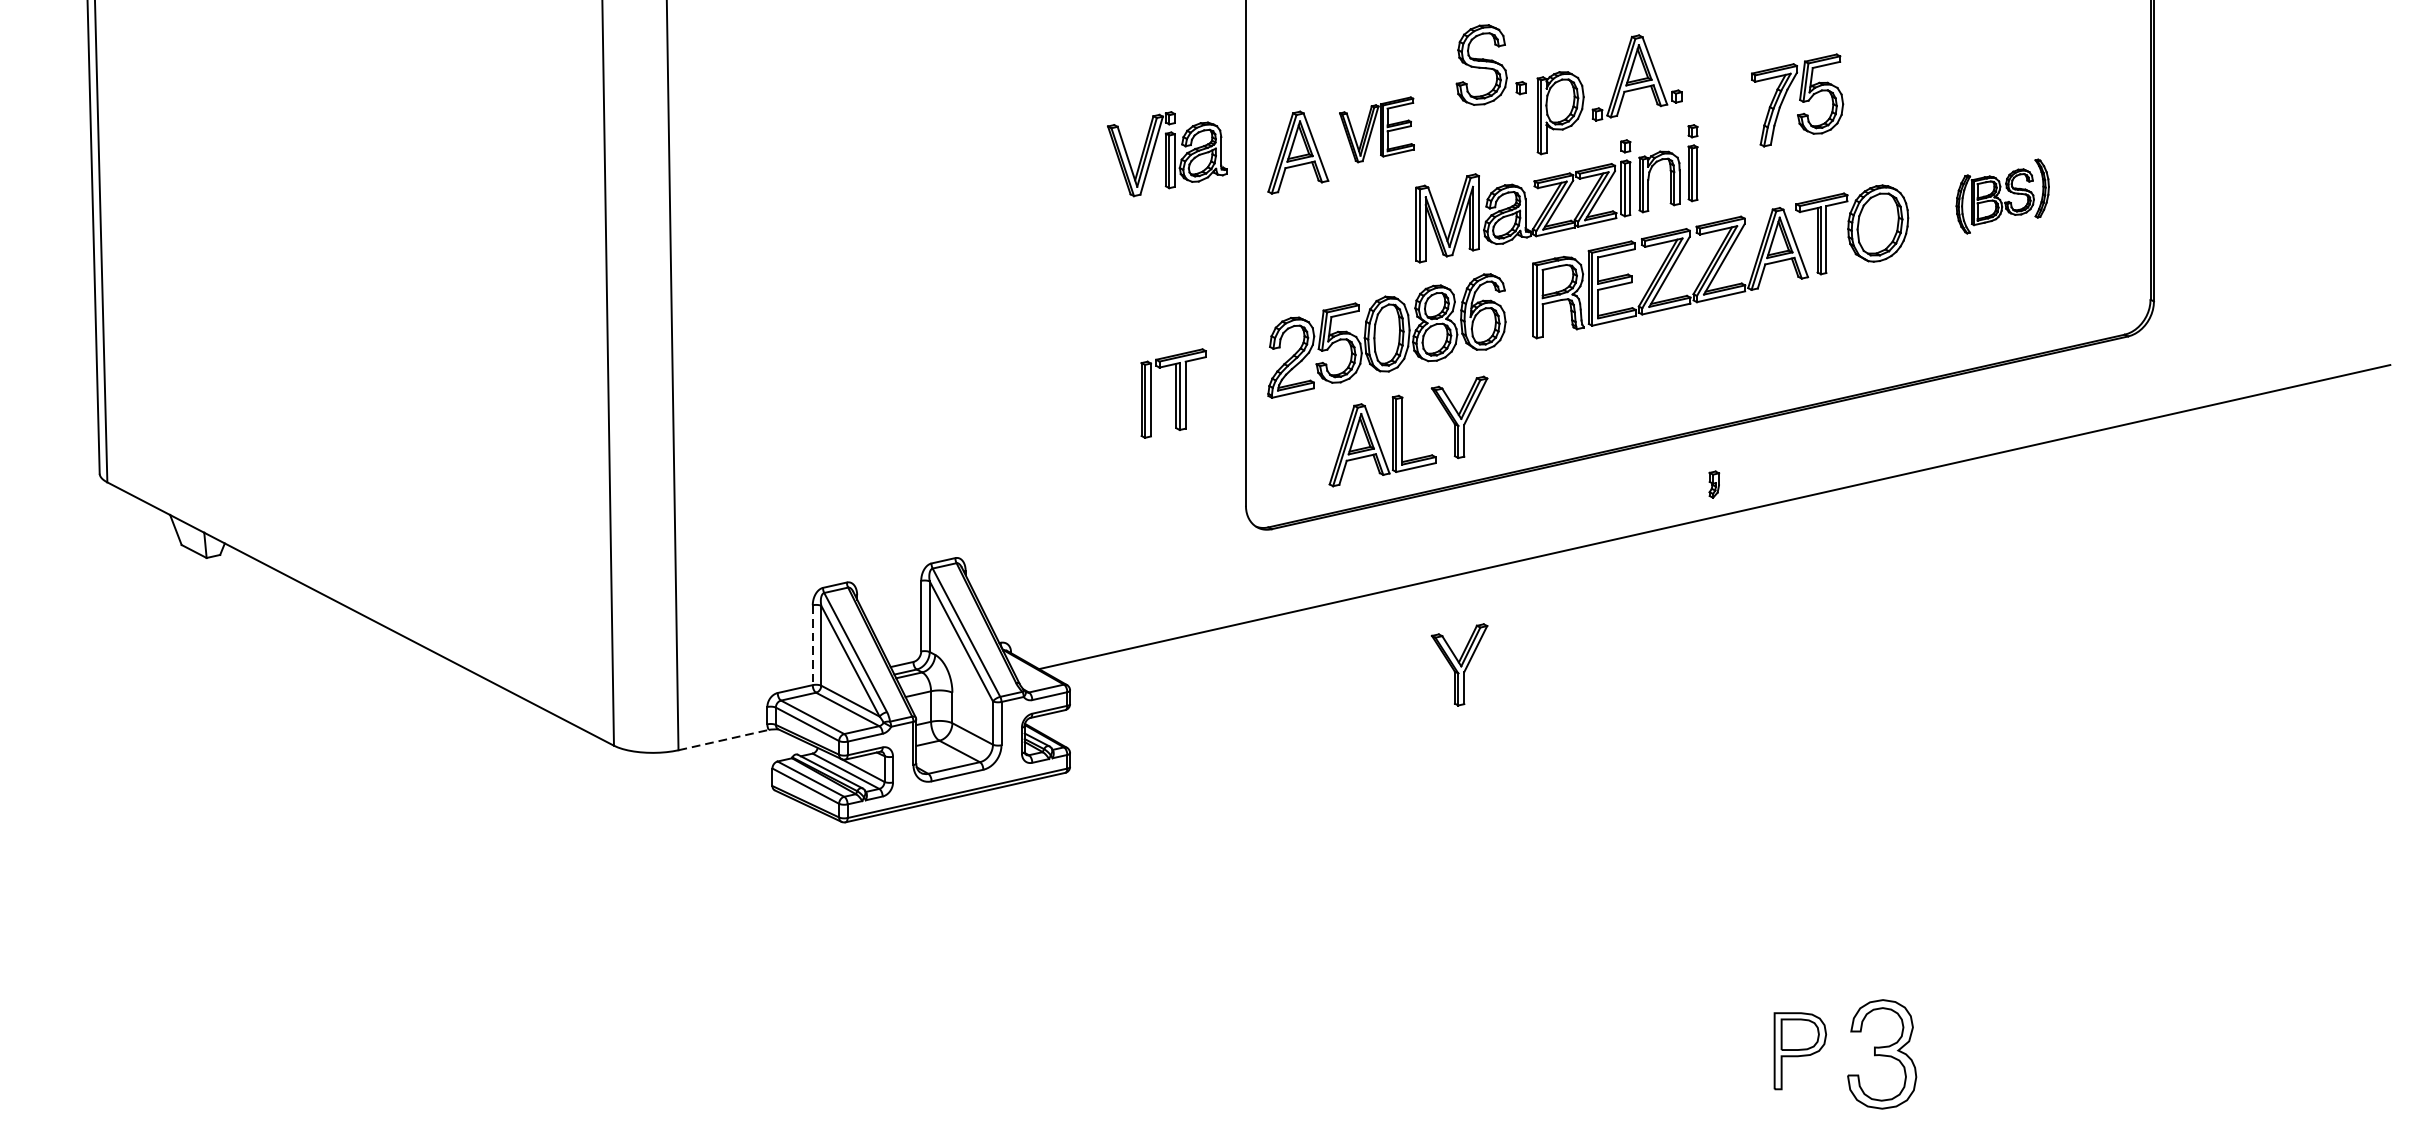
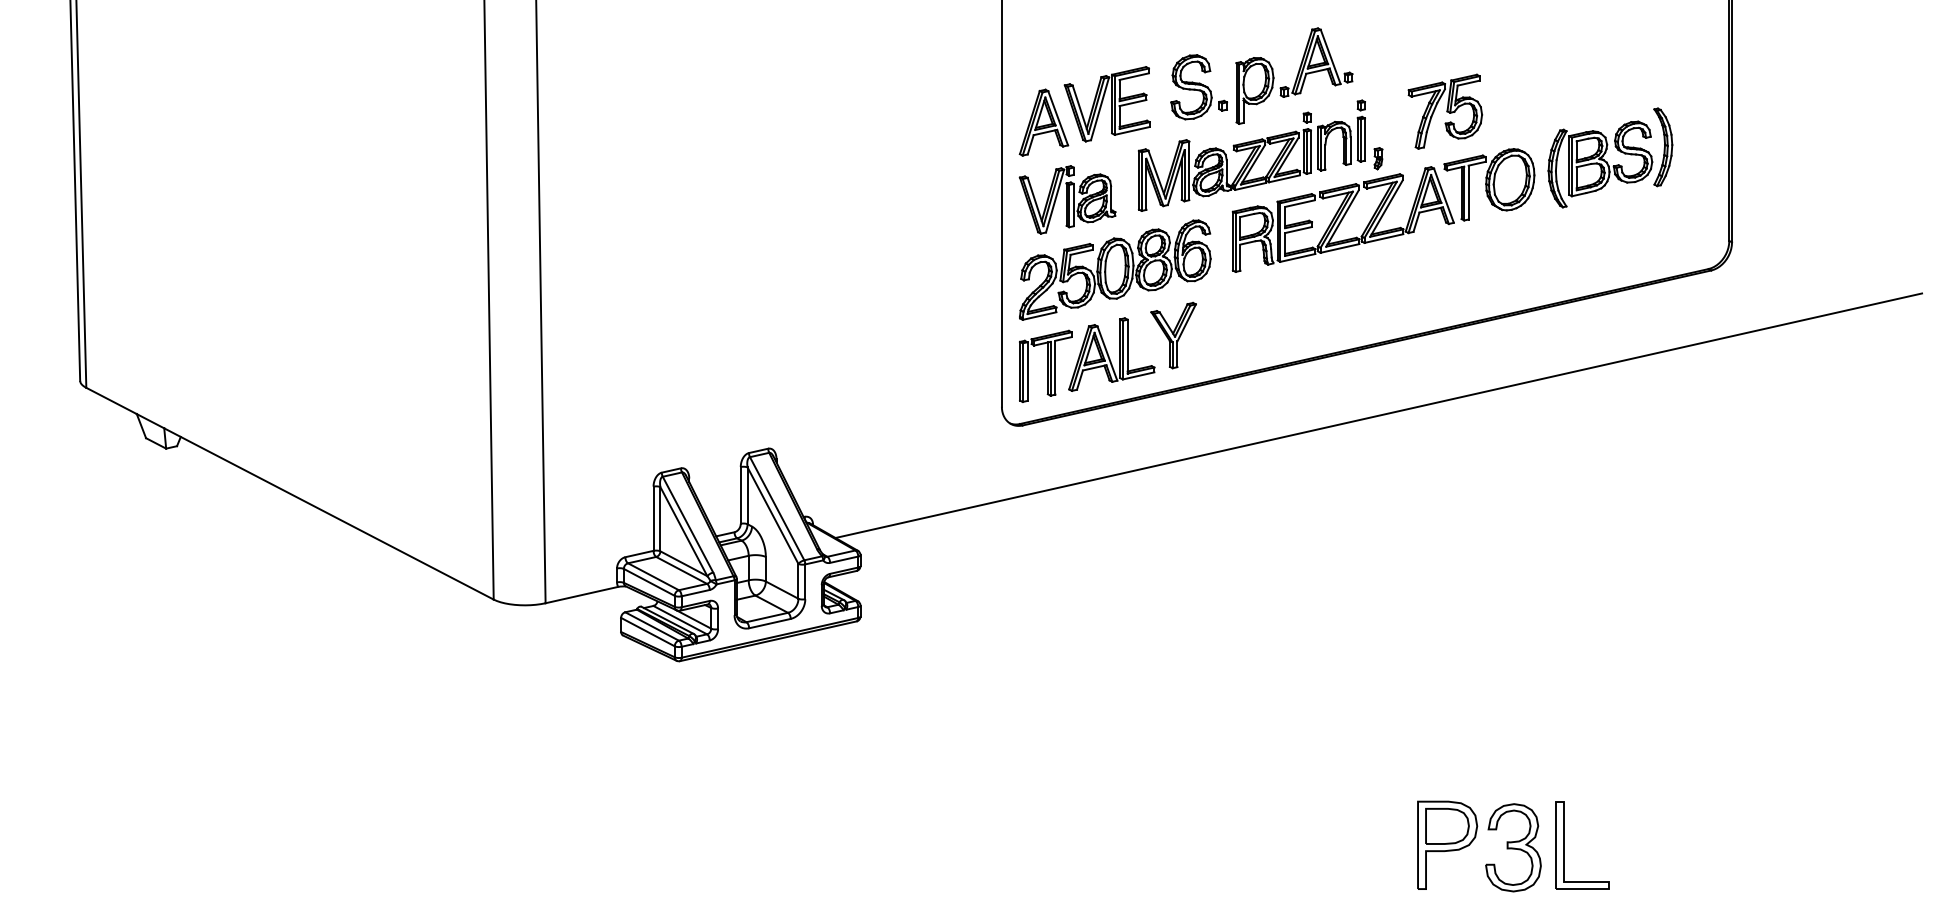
part: (1491, 65) -> (1199, 87), moved
part: (1797, 100) -> (1445, 111), moved
part: (1376, 130) -> (1106, 104), size x1.43
part: (1167, 153) -> (1067, 199), moved
part: (2002, 195) -> (1610, 157), size x1.67
part: (1173, 392) -> (1045, 365), moved
part: (1714, 484) -> (1378, 158), moved
line: (812, 646) -> (653, 519), dashed -> solid
part: (1459, 664) -> (1173, 534), removed
line: (724, 739) -> (582, 594), dashed -> solid
part: (1800, 1050) -> (1447, 844), size x1.43
part: (1945, 1051) -> (1564, 845), added

